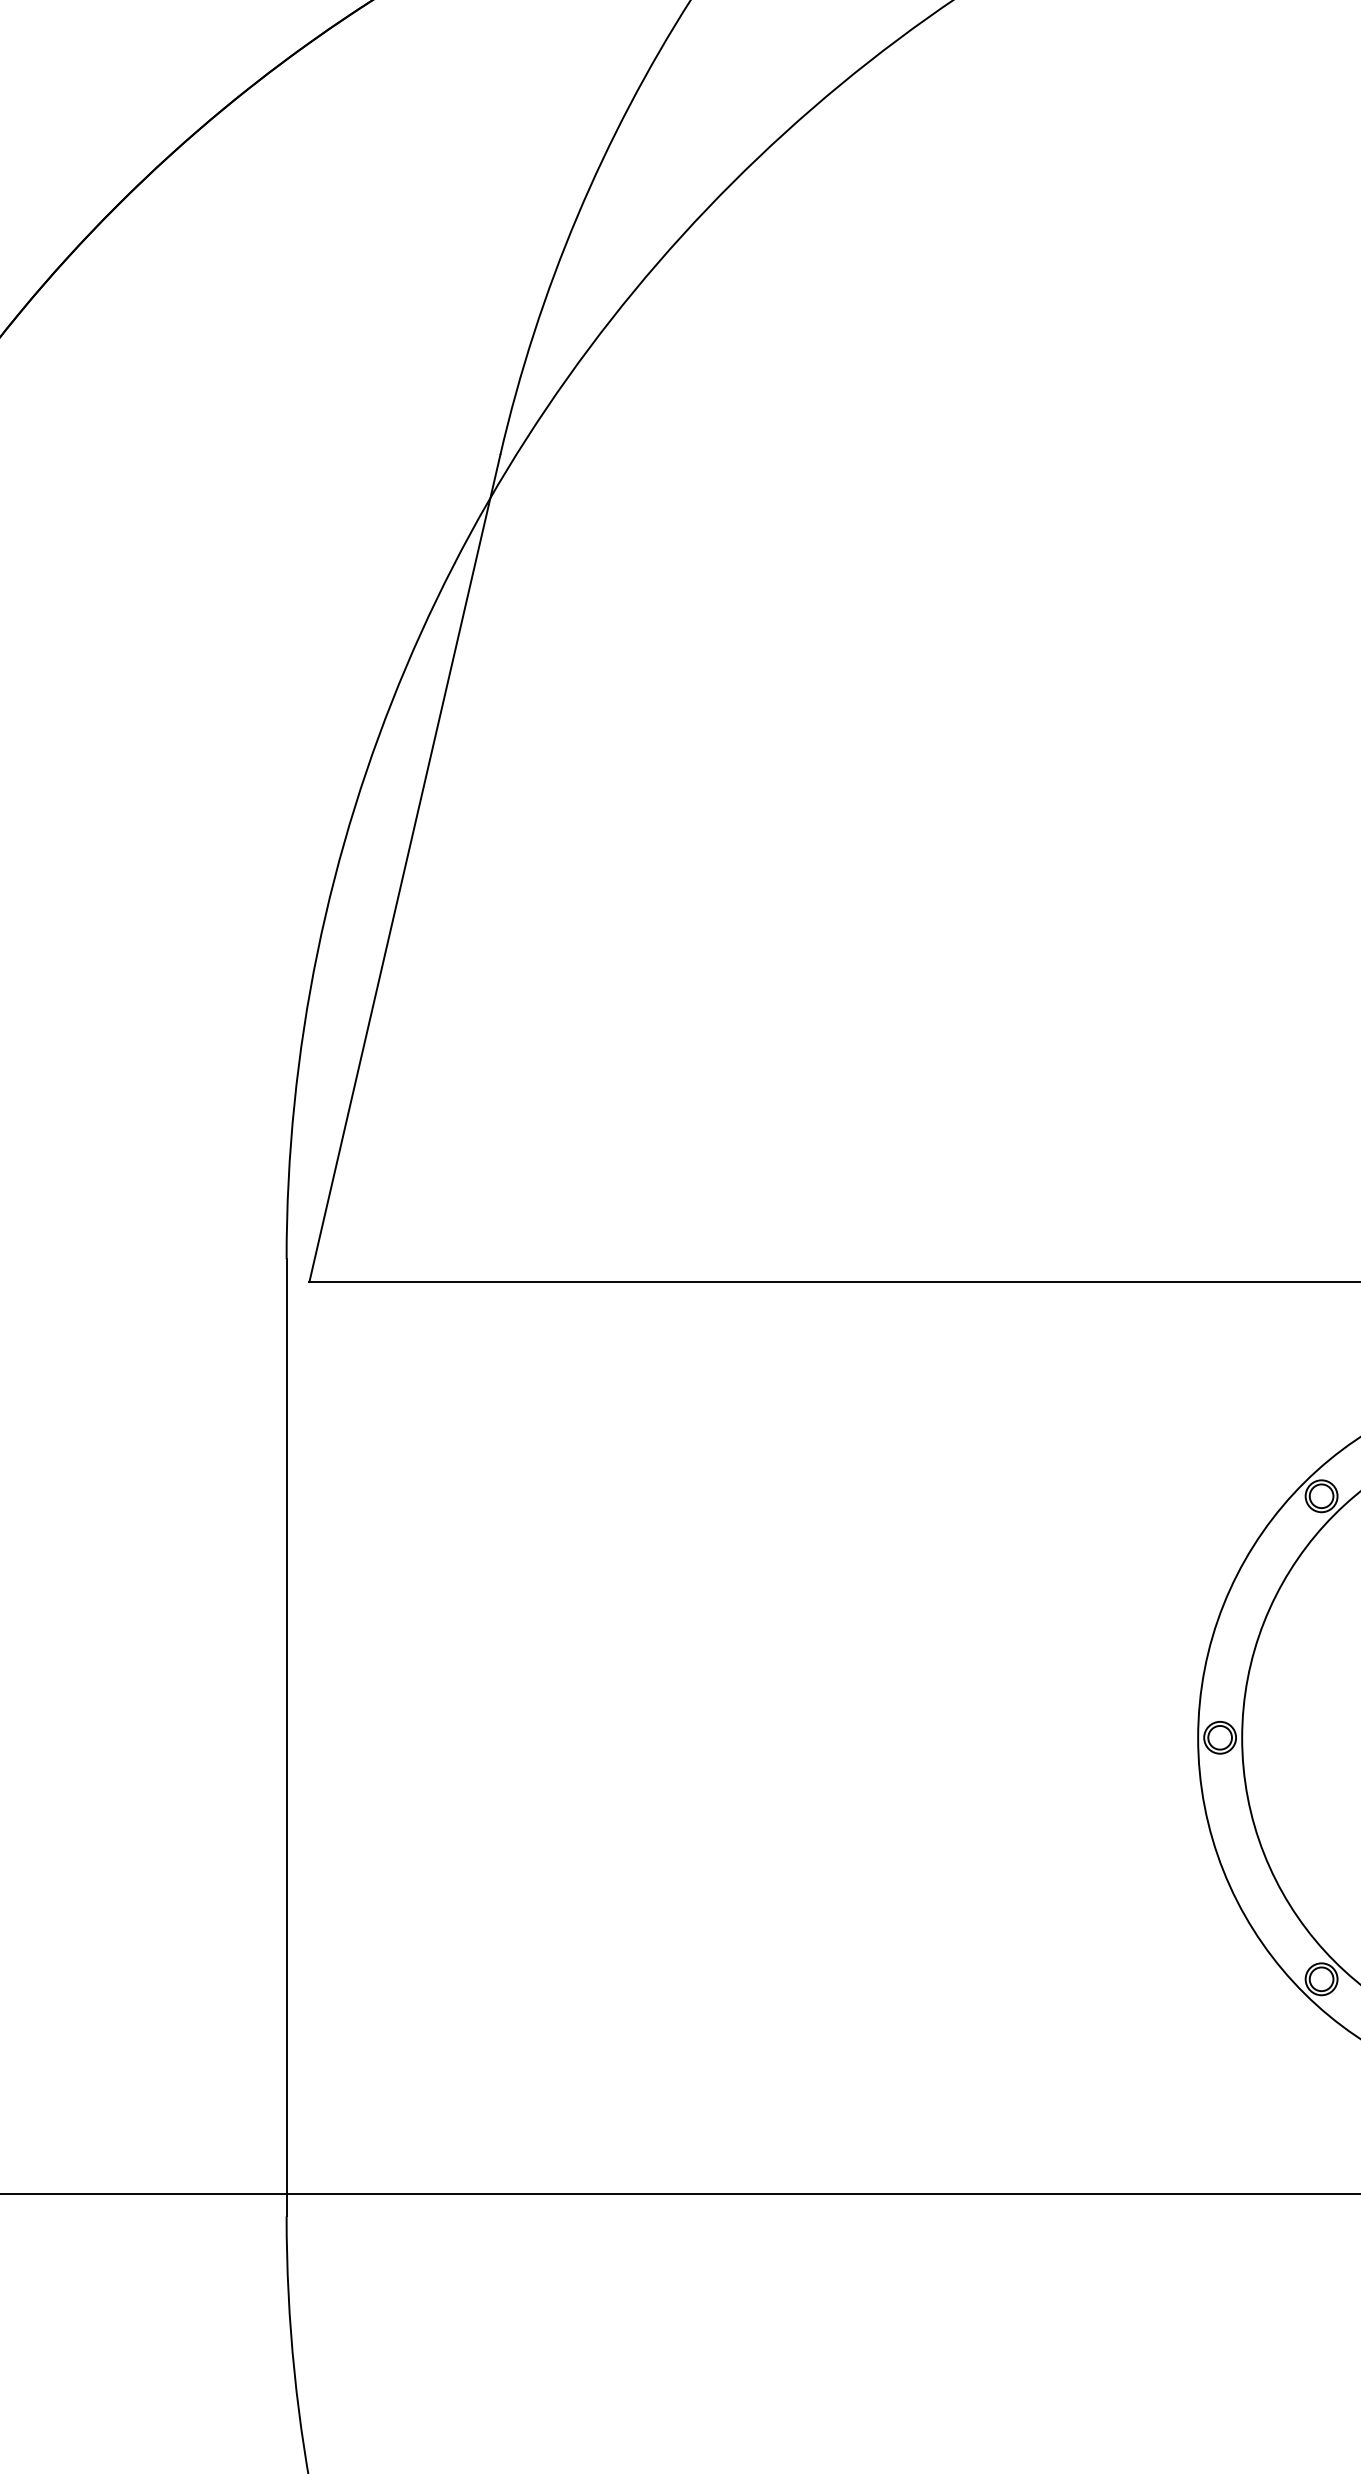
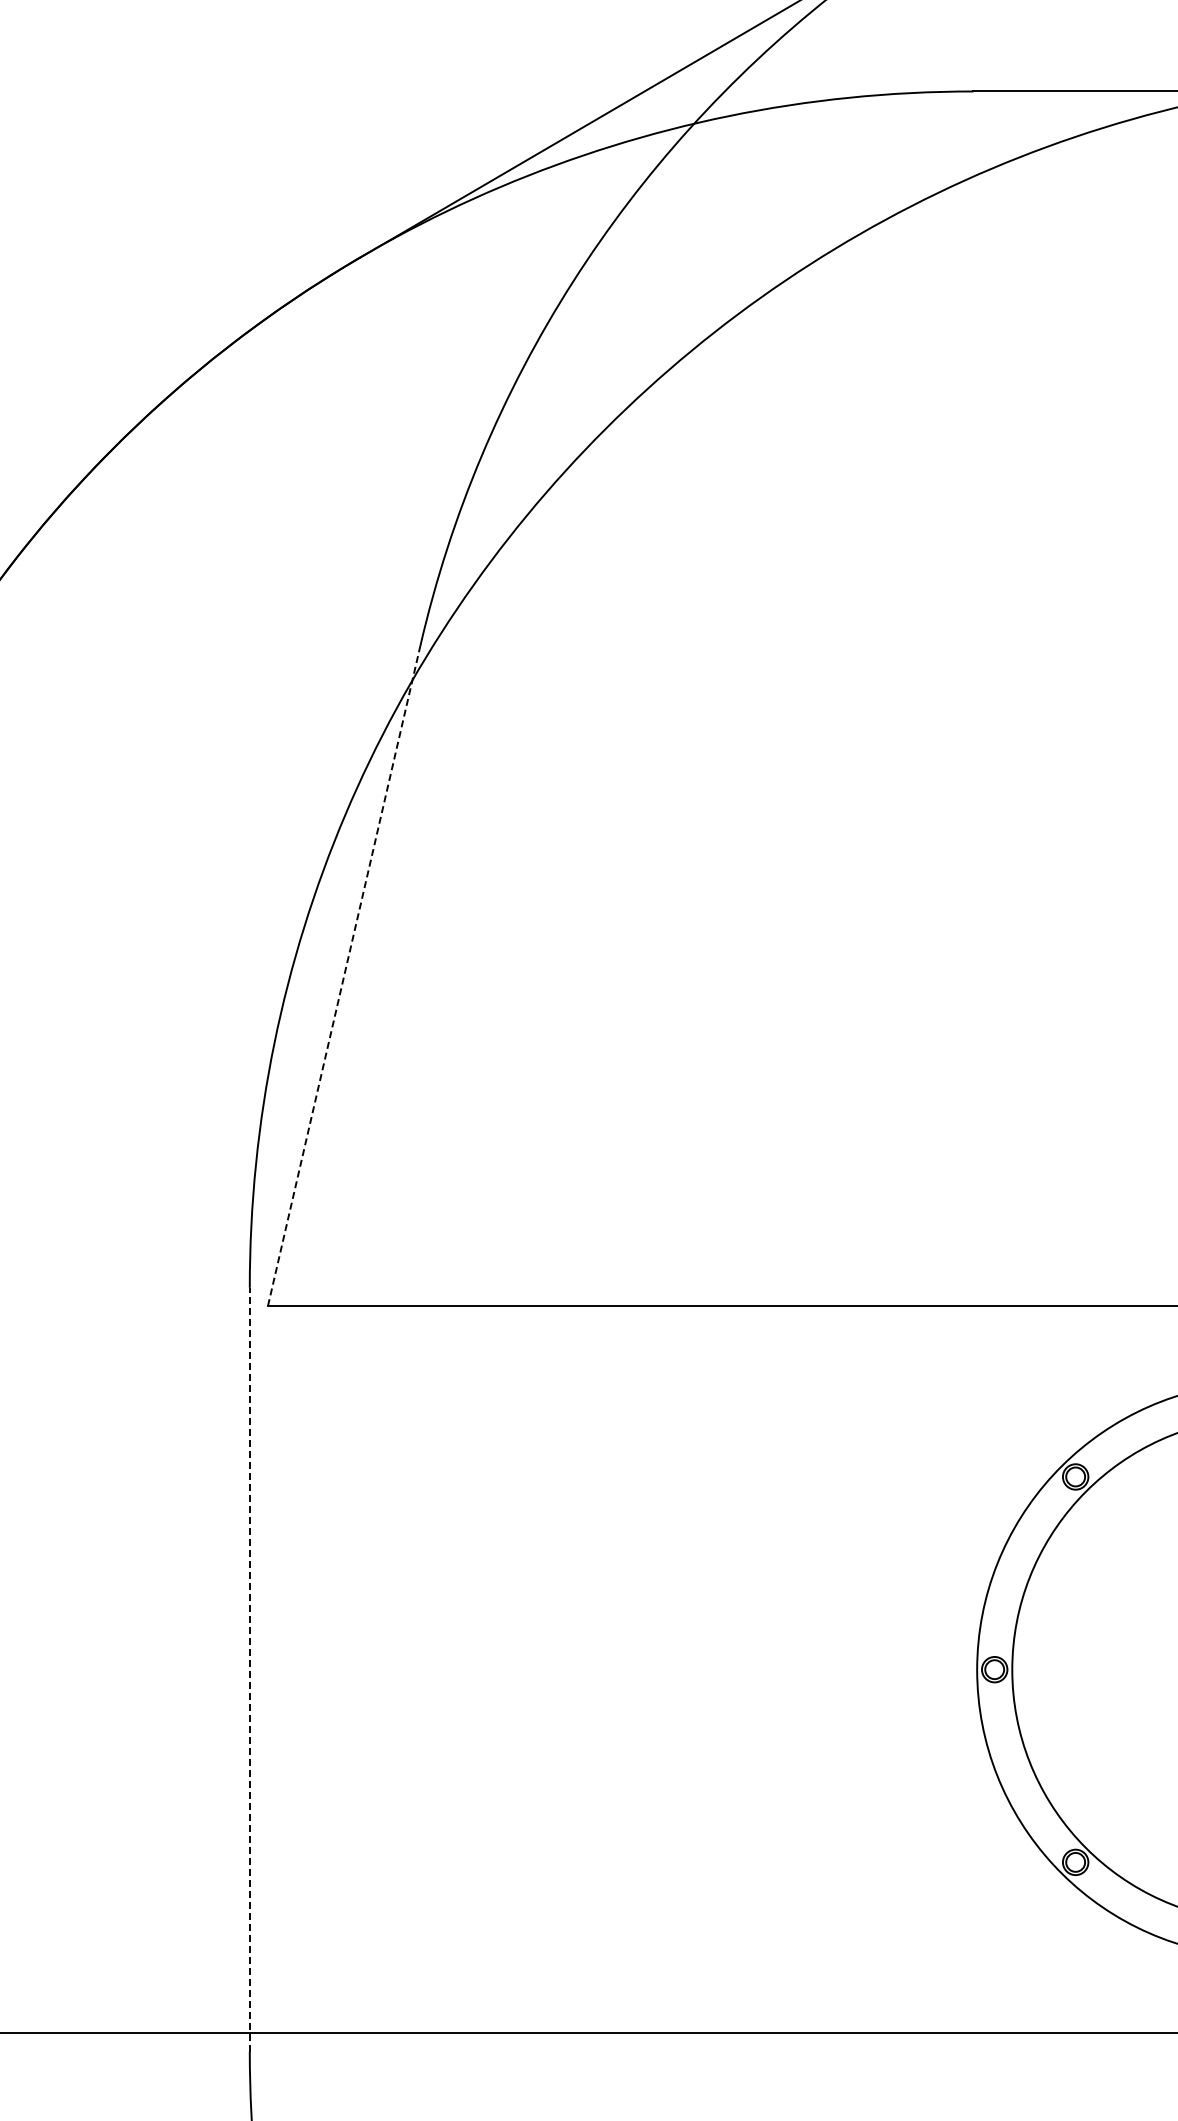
line: (405, 867) -> (344, 975), solid -> dashed
line: (286, 1737) -> (249, 1669), solid -> dashed

